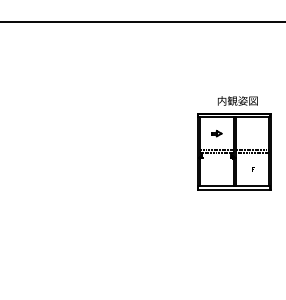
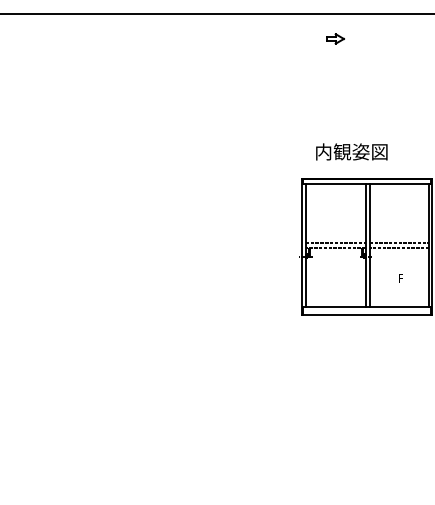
text: (237, 100) -> (351, 151), moved
part: (216, 133) -> (335, 38), moved

